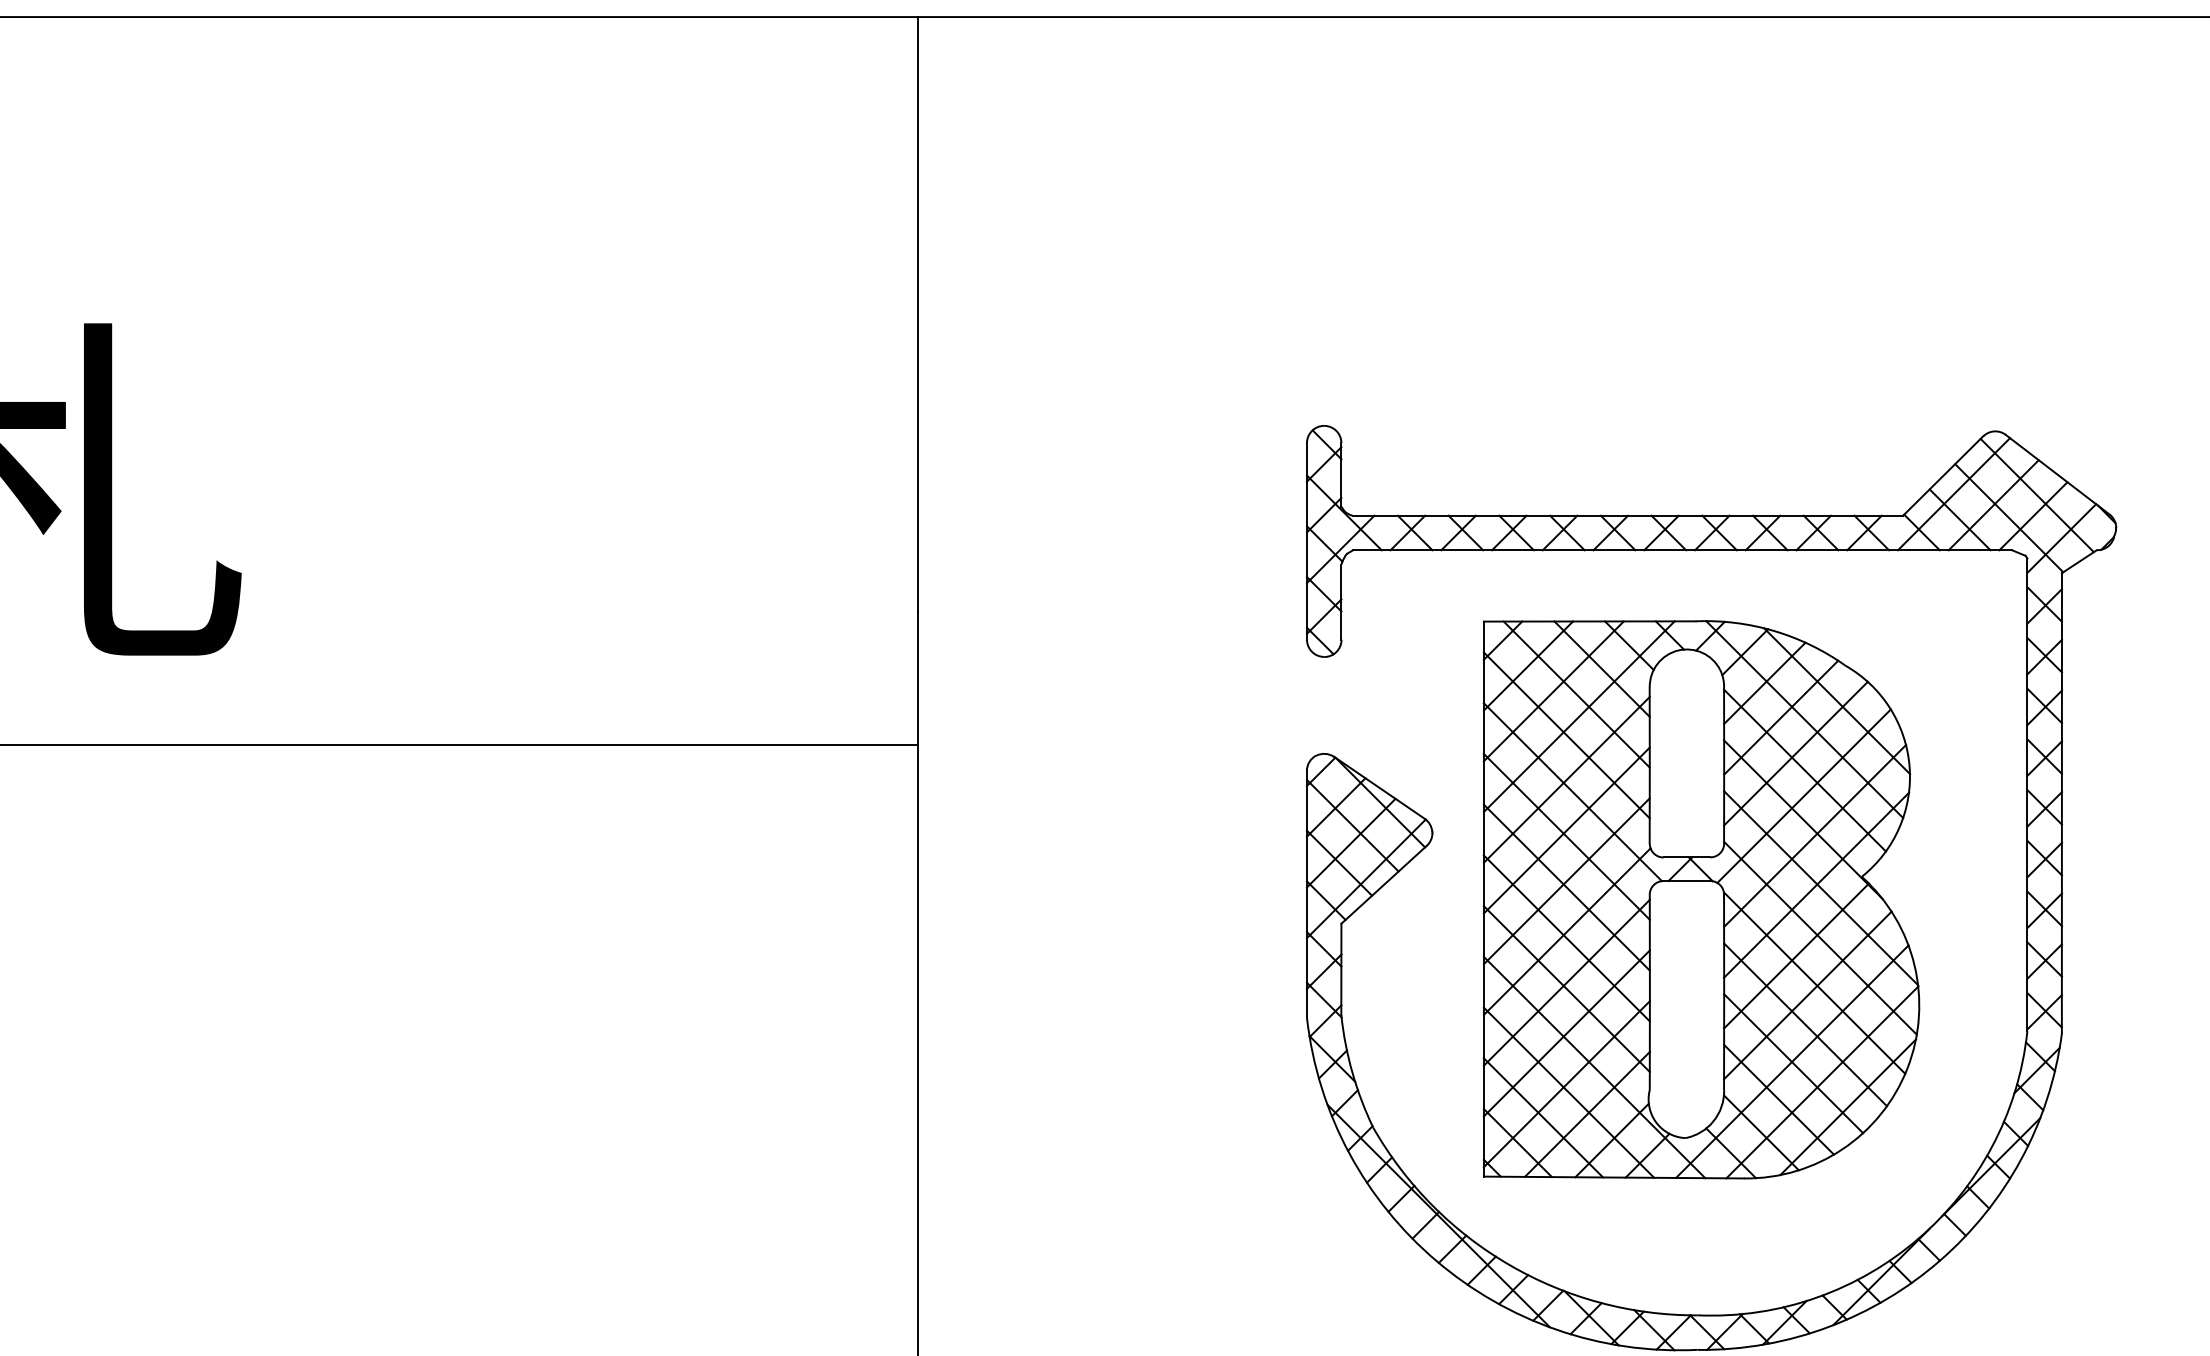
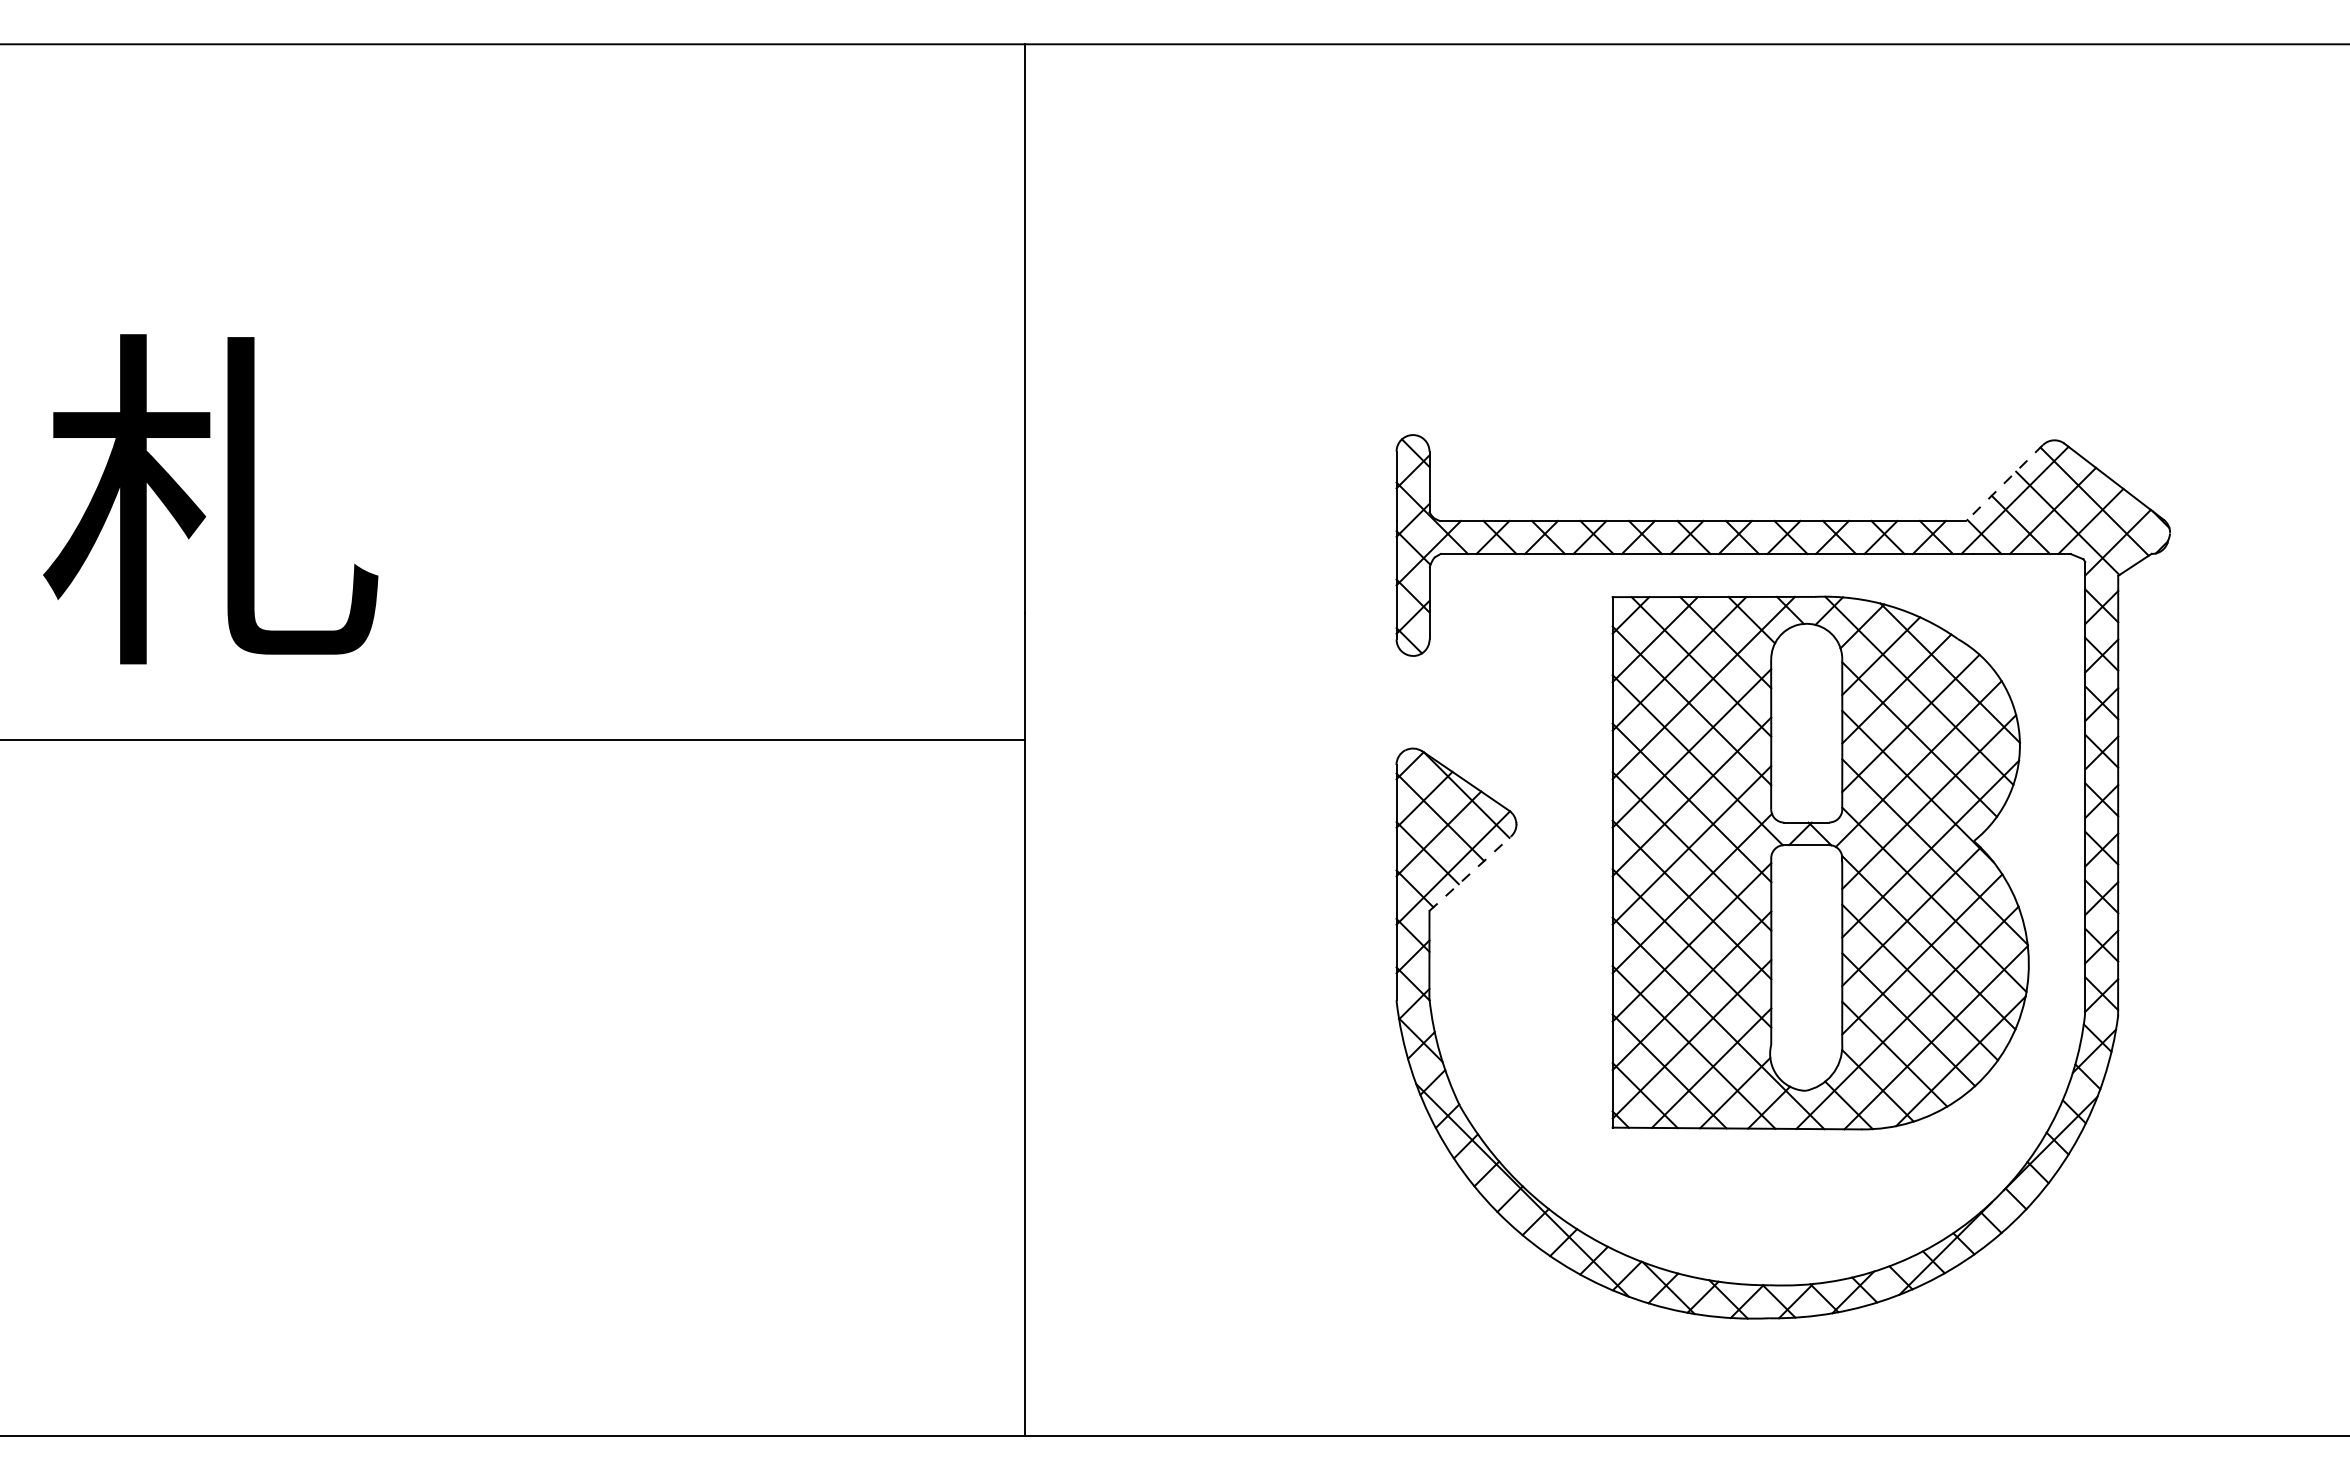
line: (1942, 476) -> (2004, 483), solid -> dashed
line: (1384, 884) -> (1470, 873), solid -> dashed
part: (1701, 899) -> (1820, 862), moved

